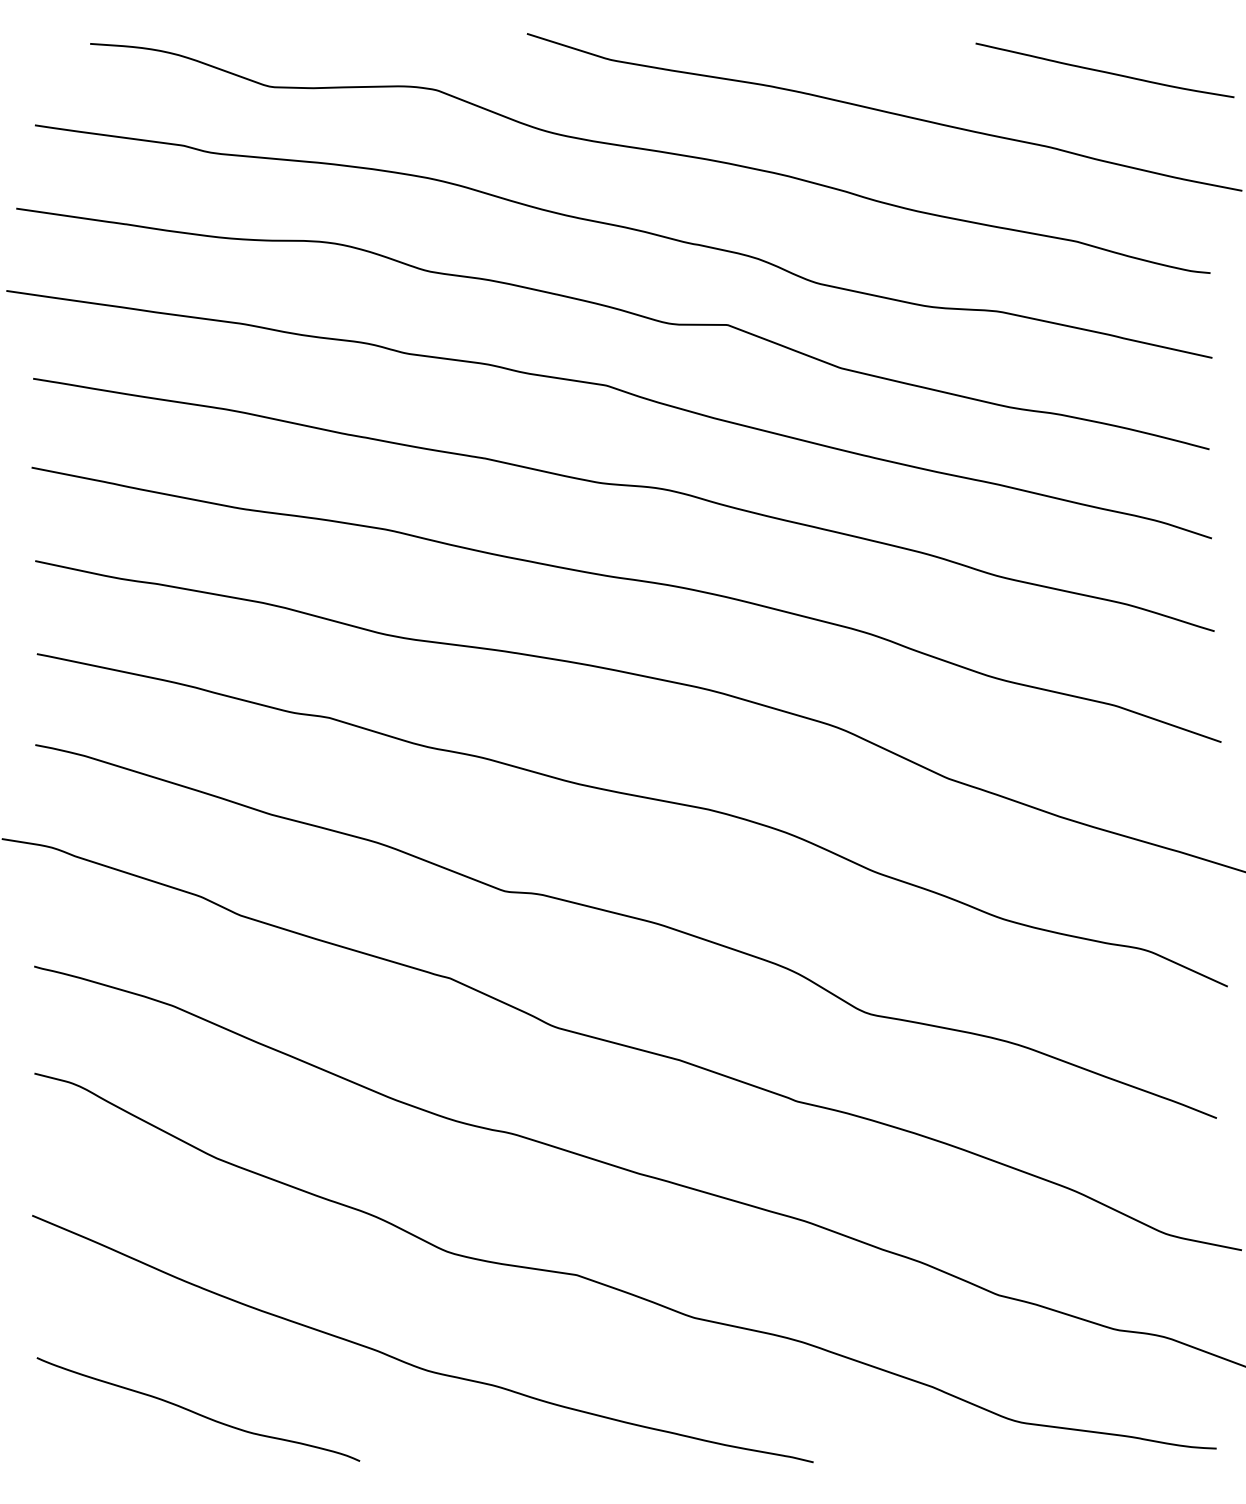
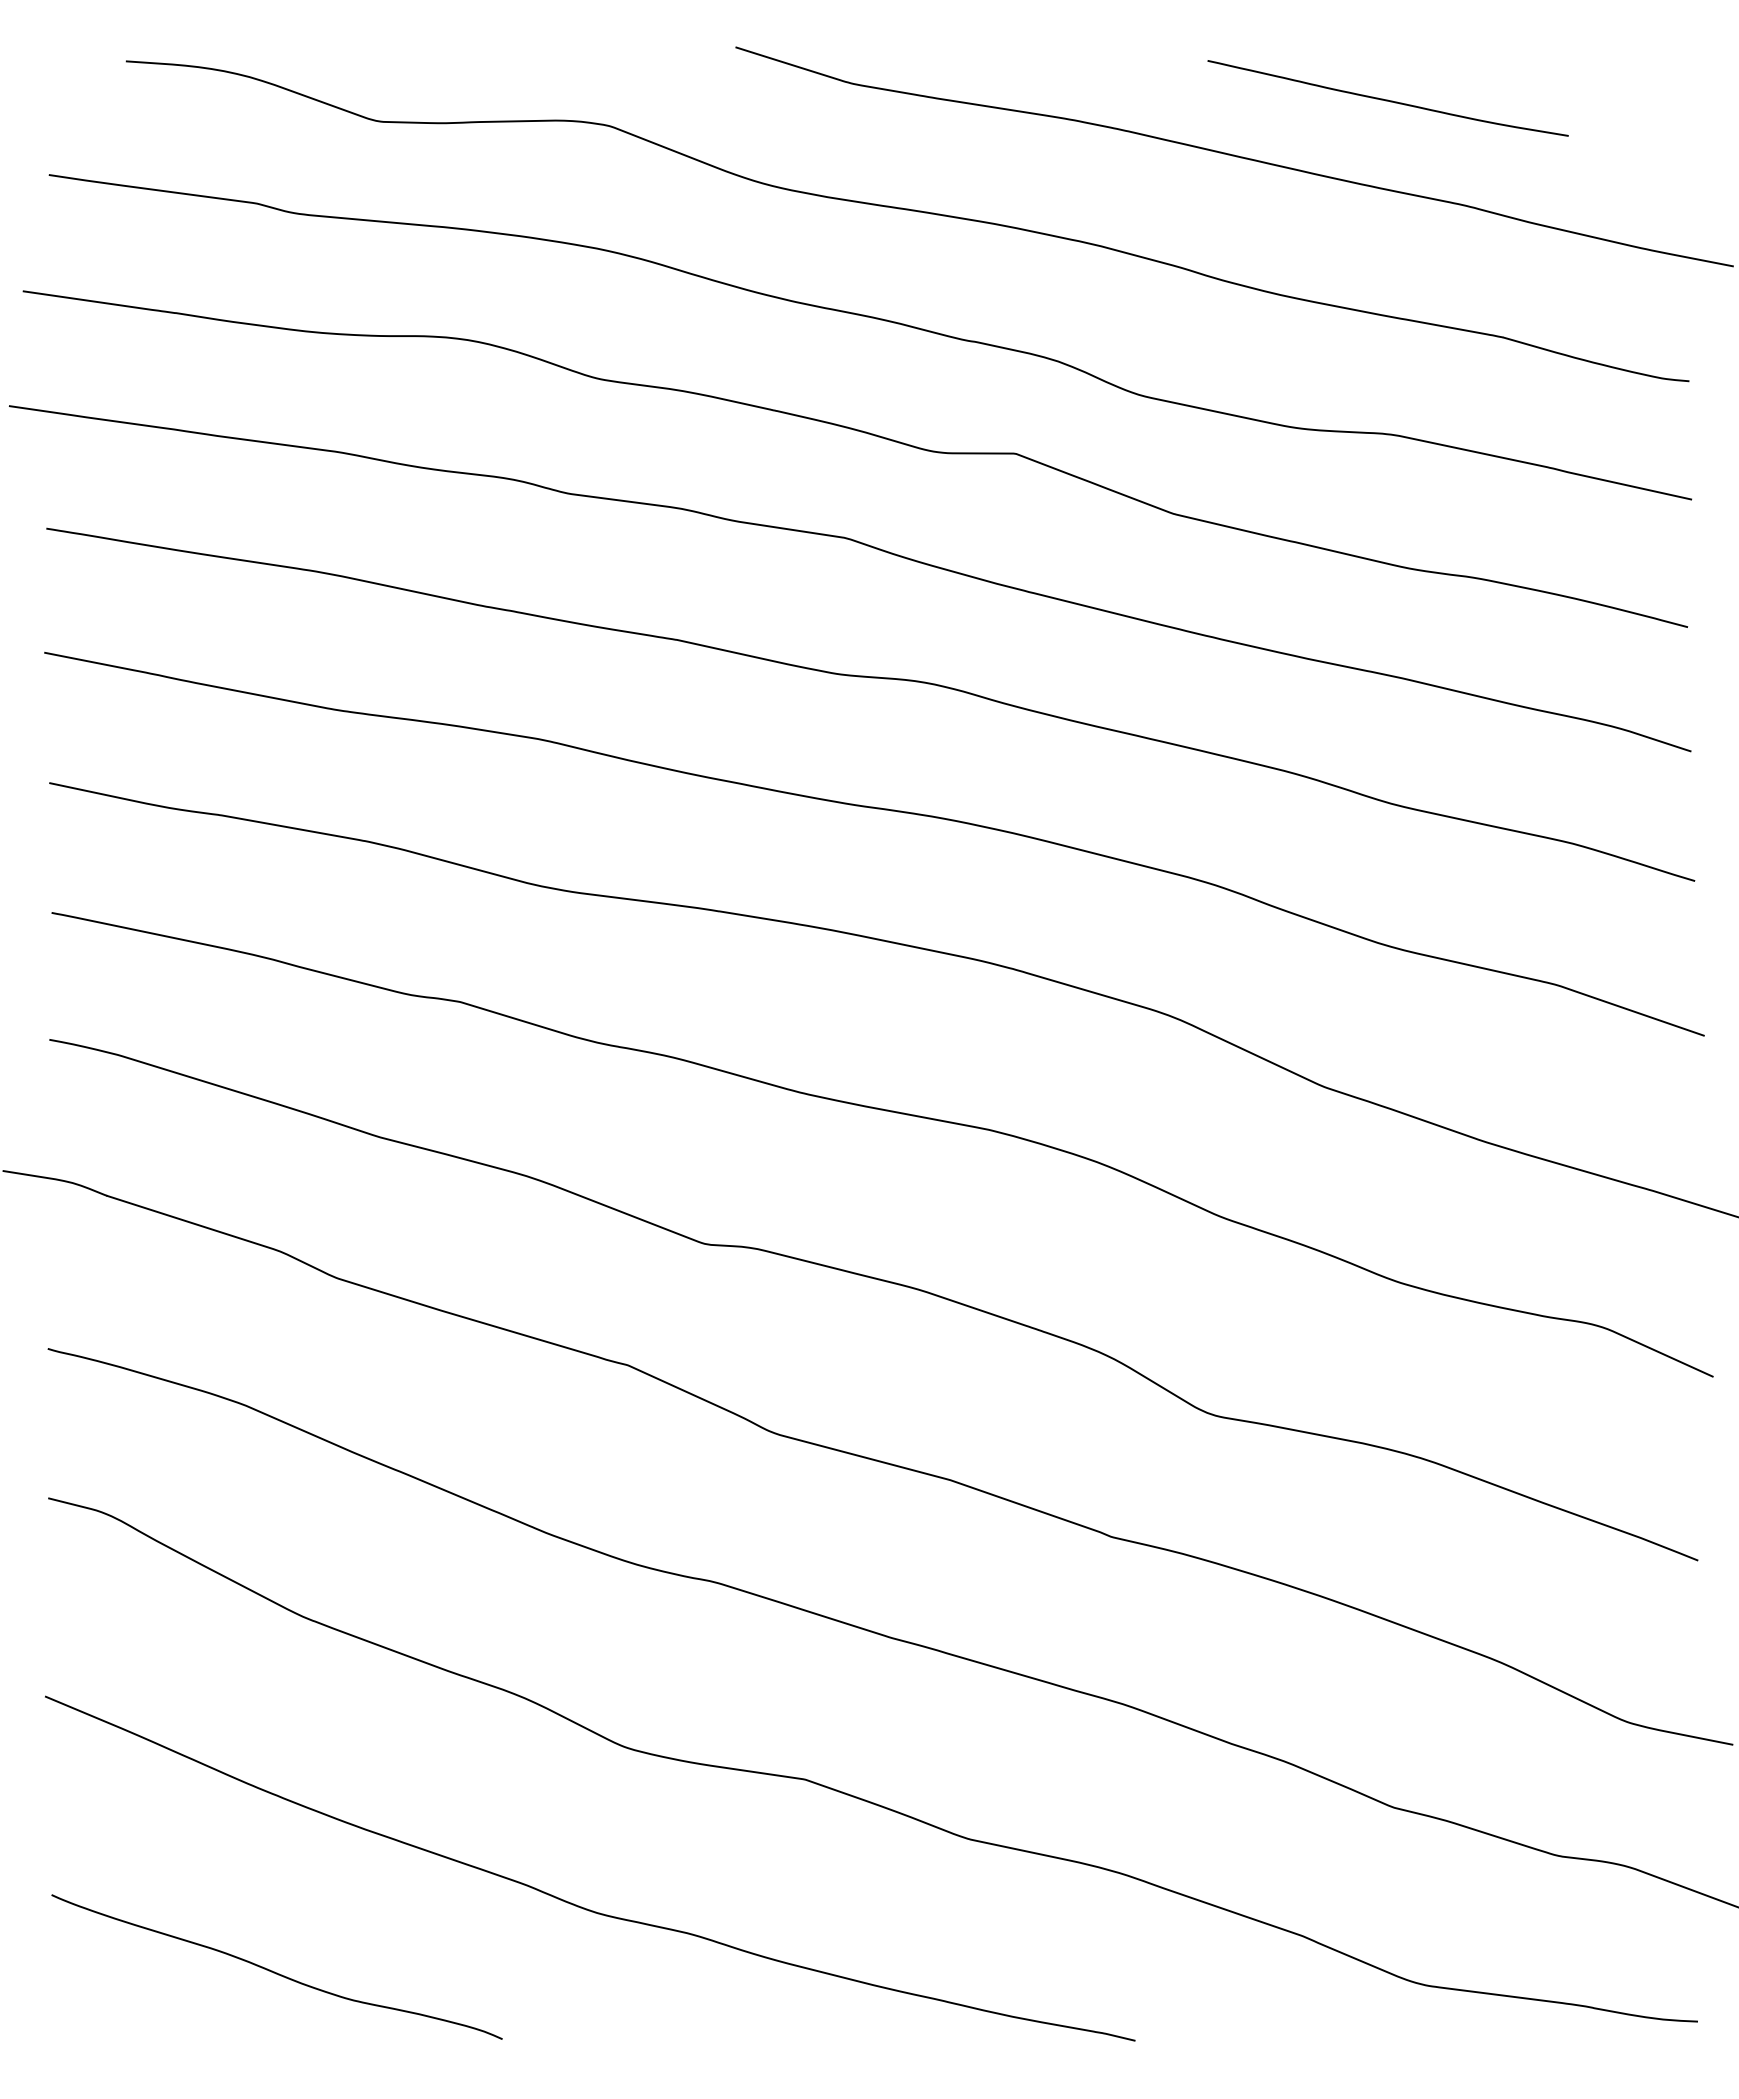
curve: (1104, 71) -> (1387, 99), moved

